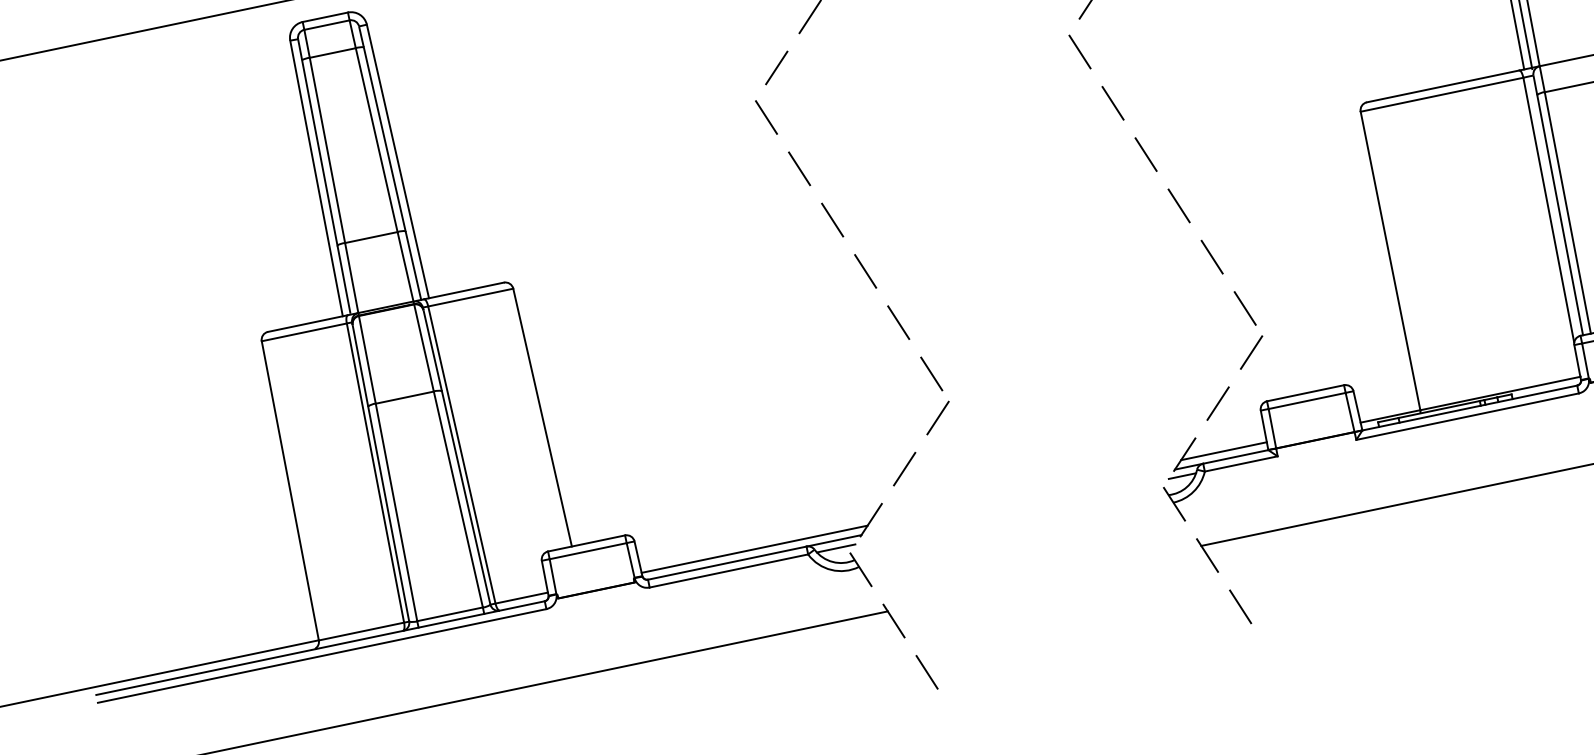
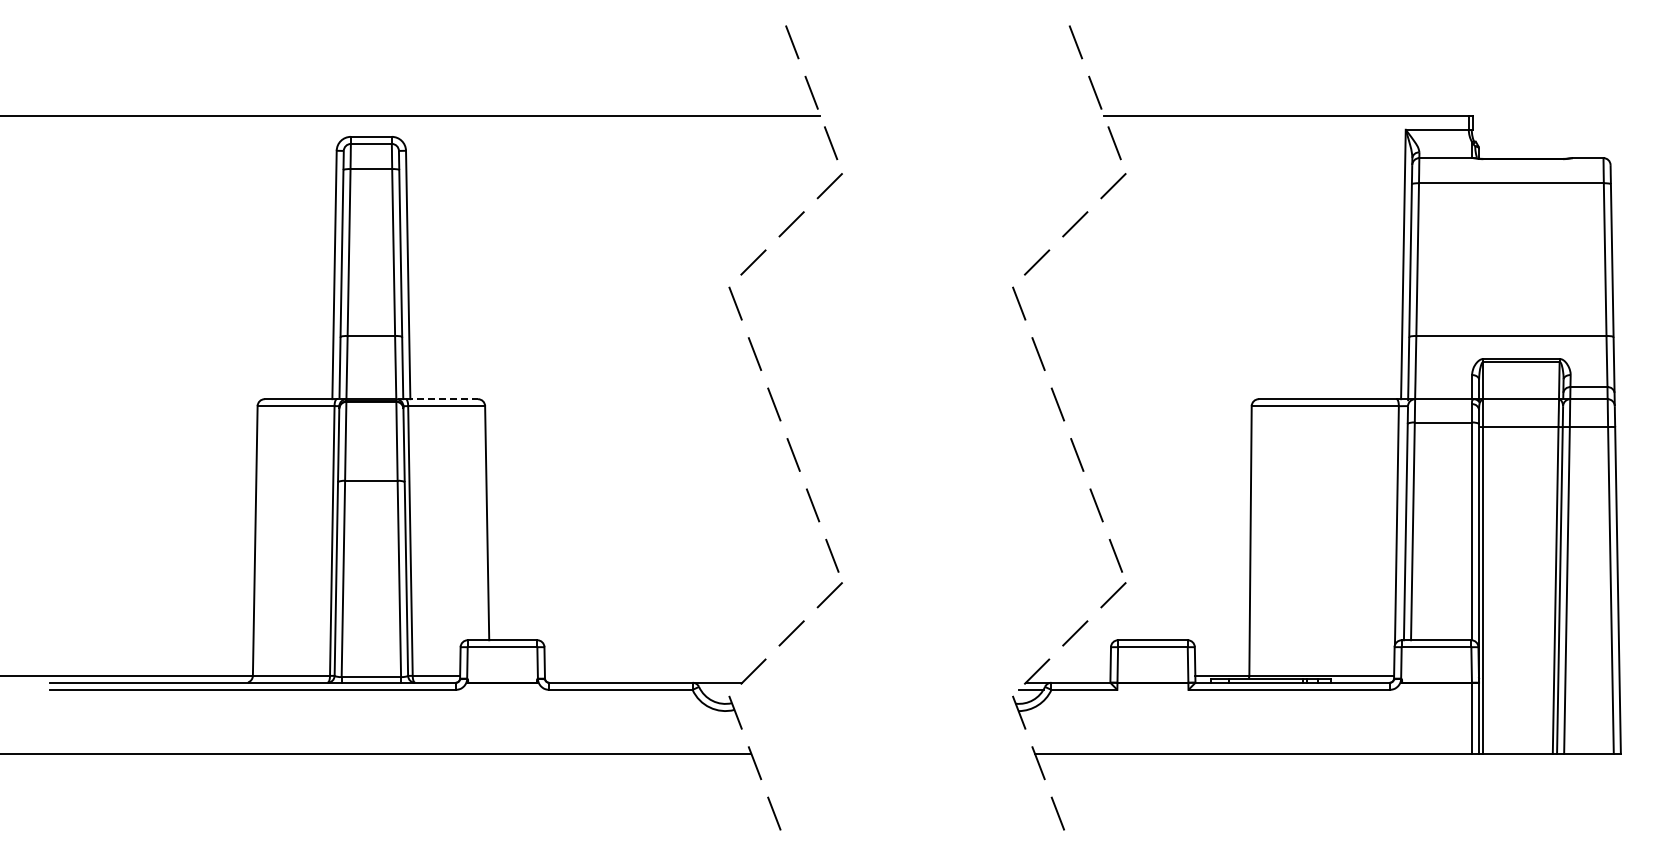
line: (464, 291) -> (442, 399), solid -> dashed
line: (1223, 451) -> (1071, 675), removed
line: (835, 548) -> (717, 689), removed
line: (753, 549) -> (646, 675), removed

